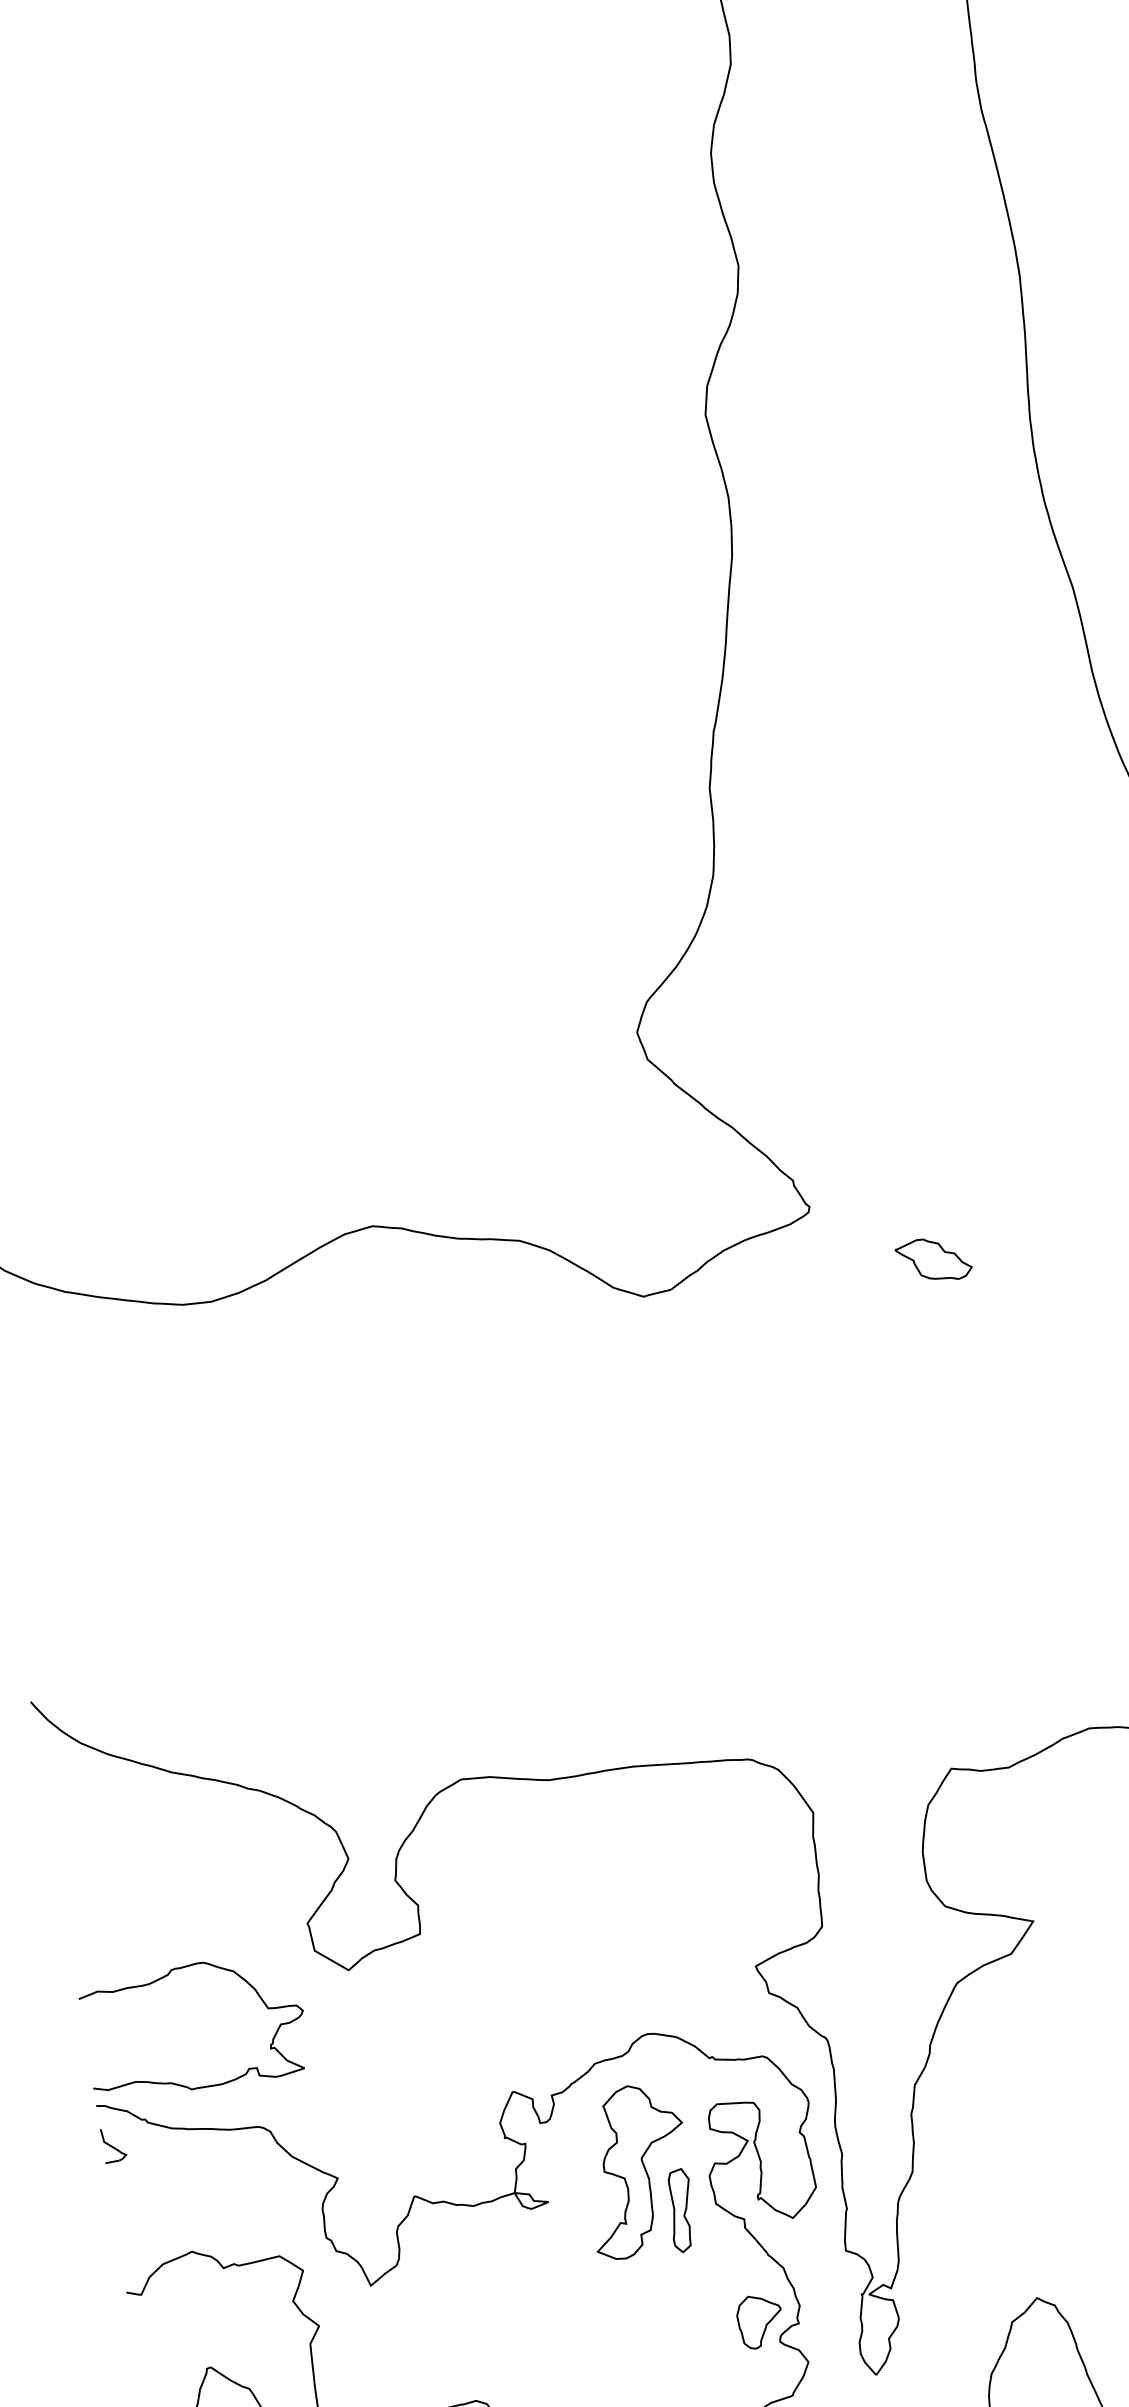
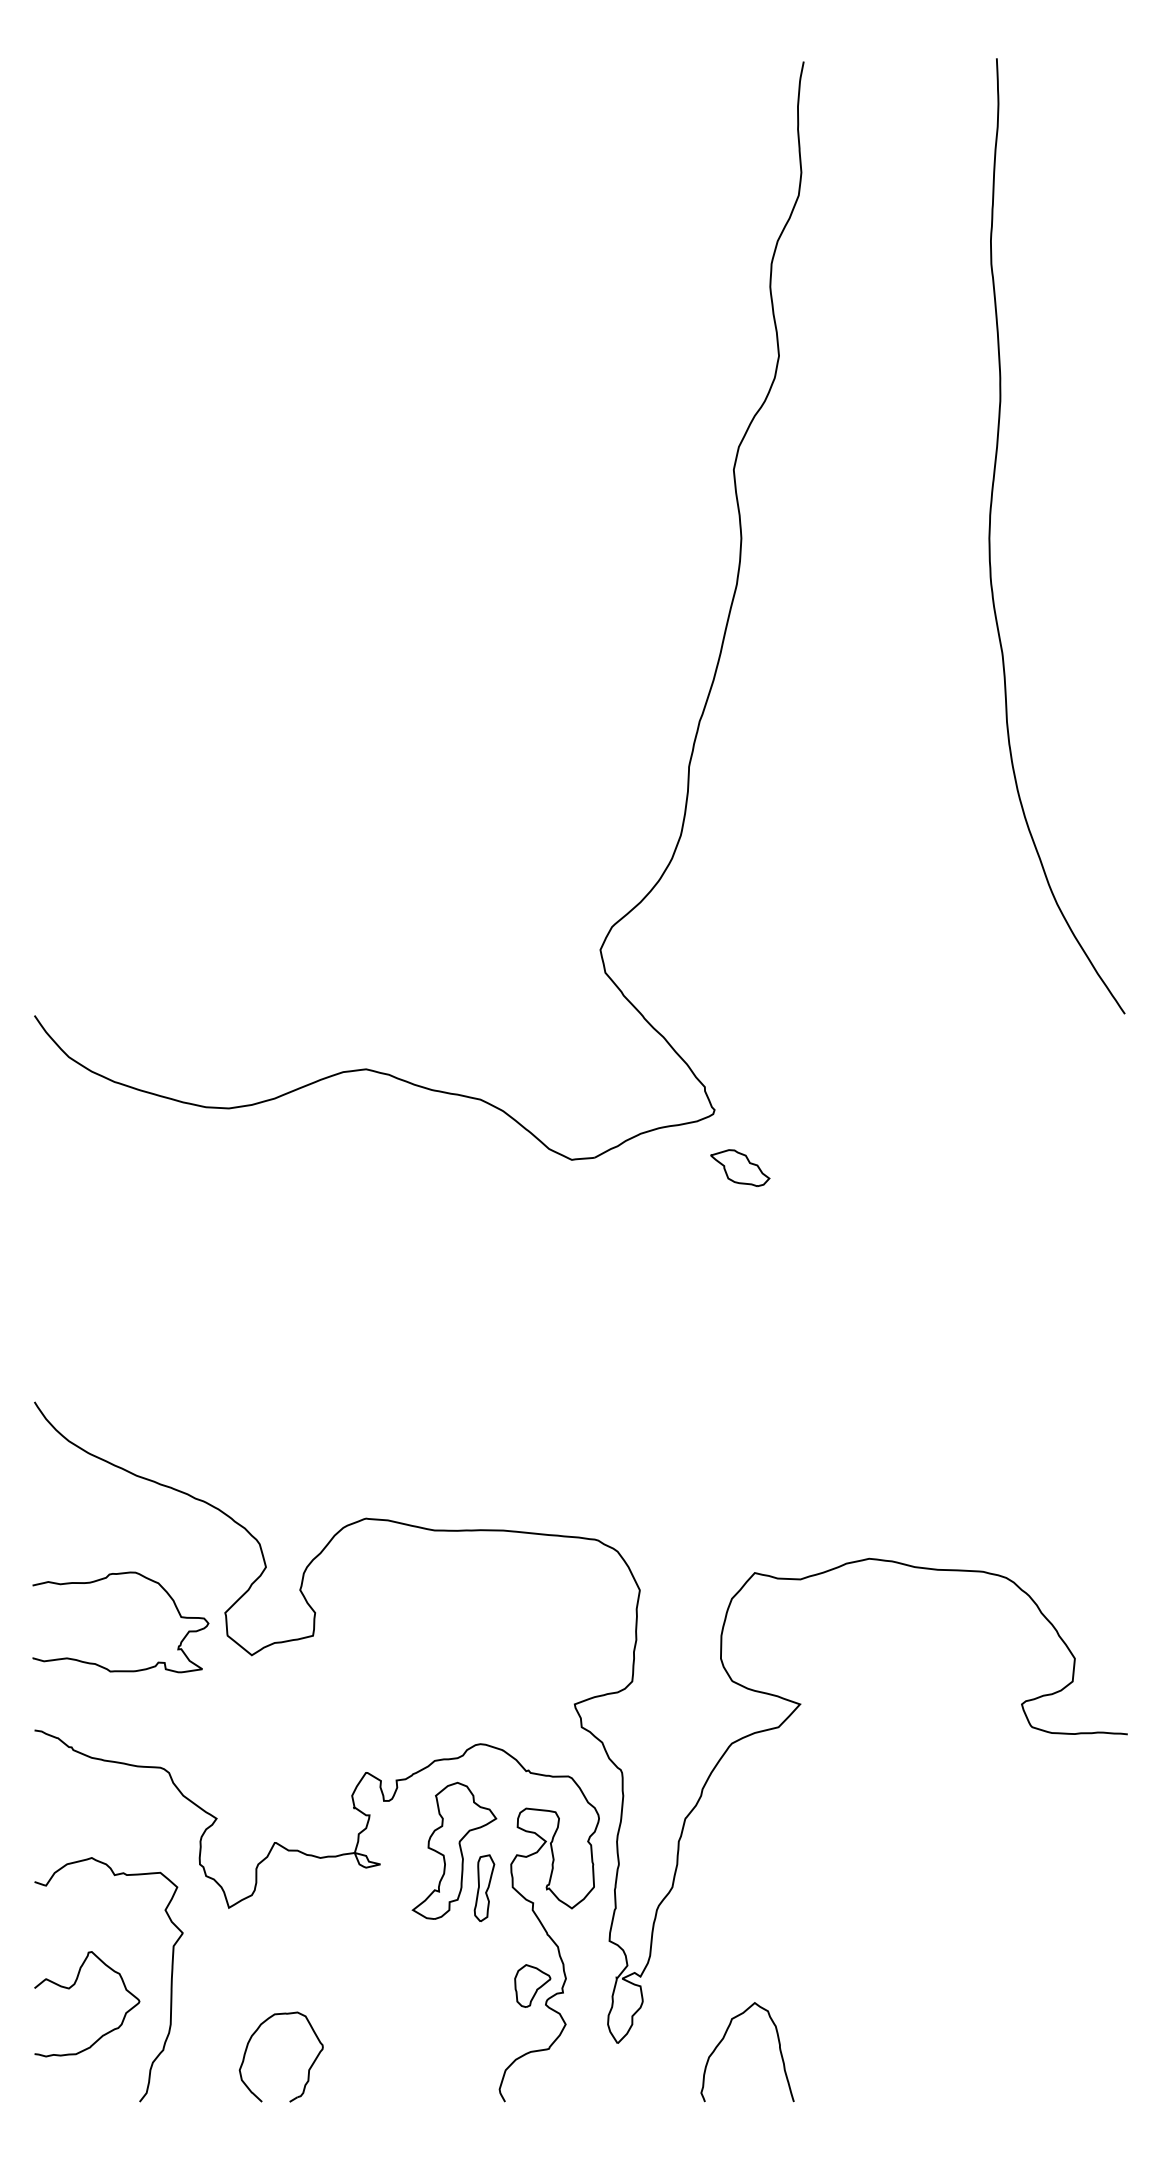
part: (934, 1260) -> (740, 1168), moved
curve: (166, 1977) -> (104, 1579), moved
part: (113, 2144) -> (43, 1763), removed

